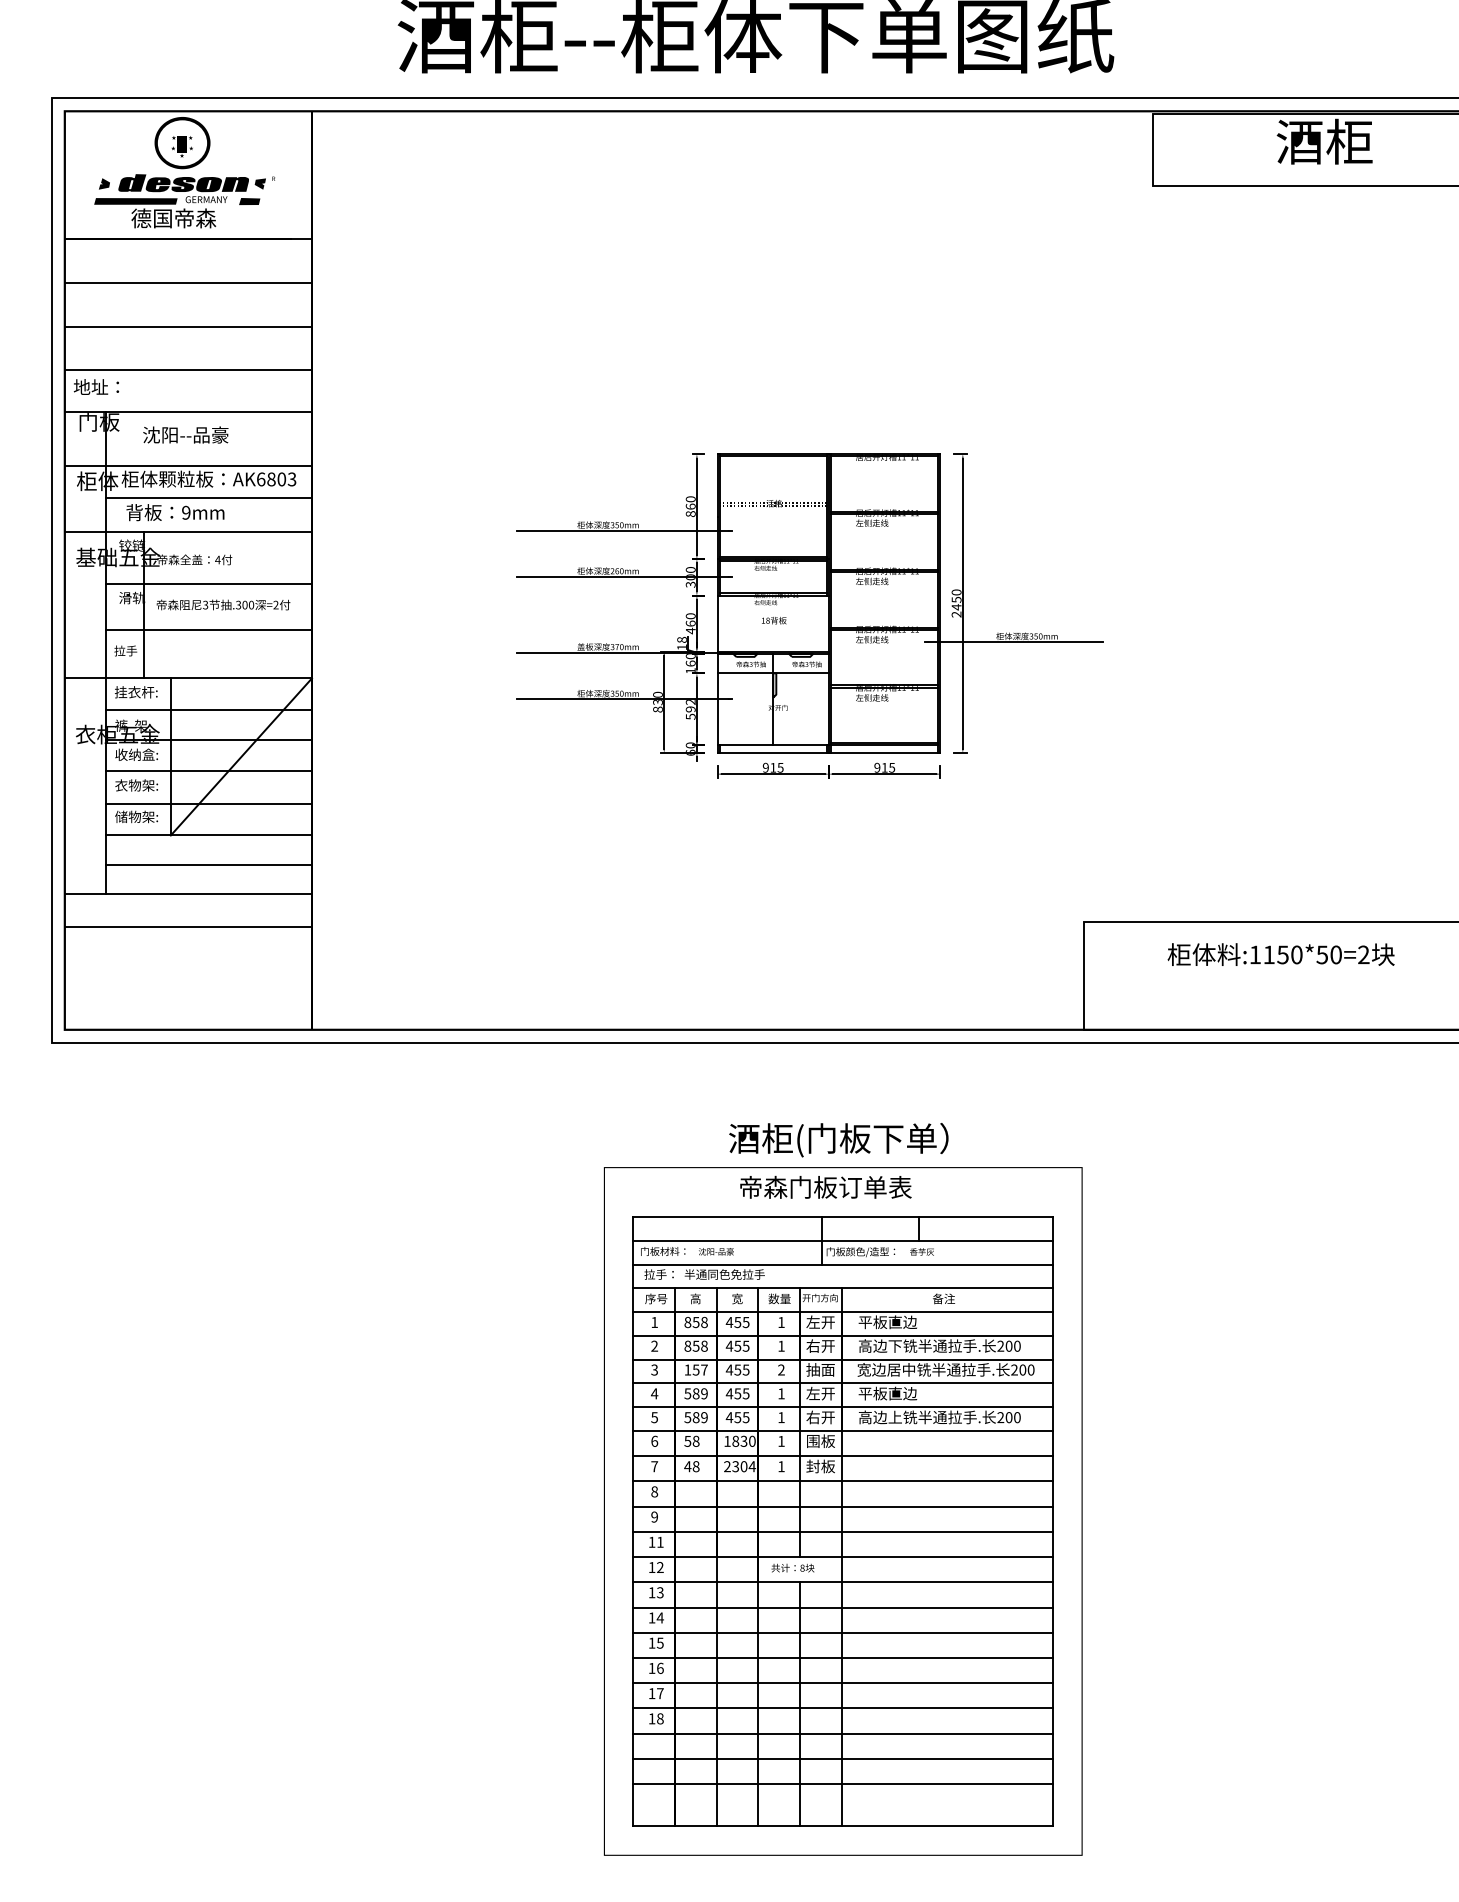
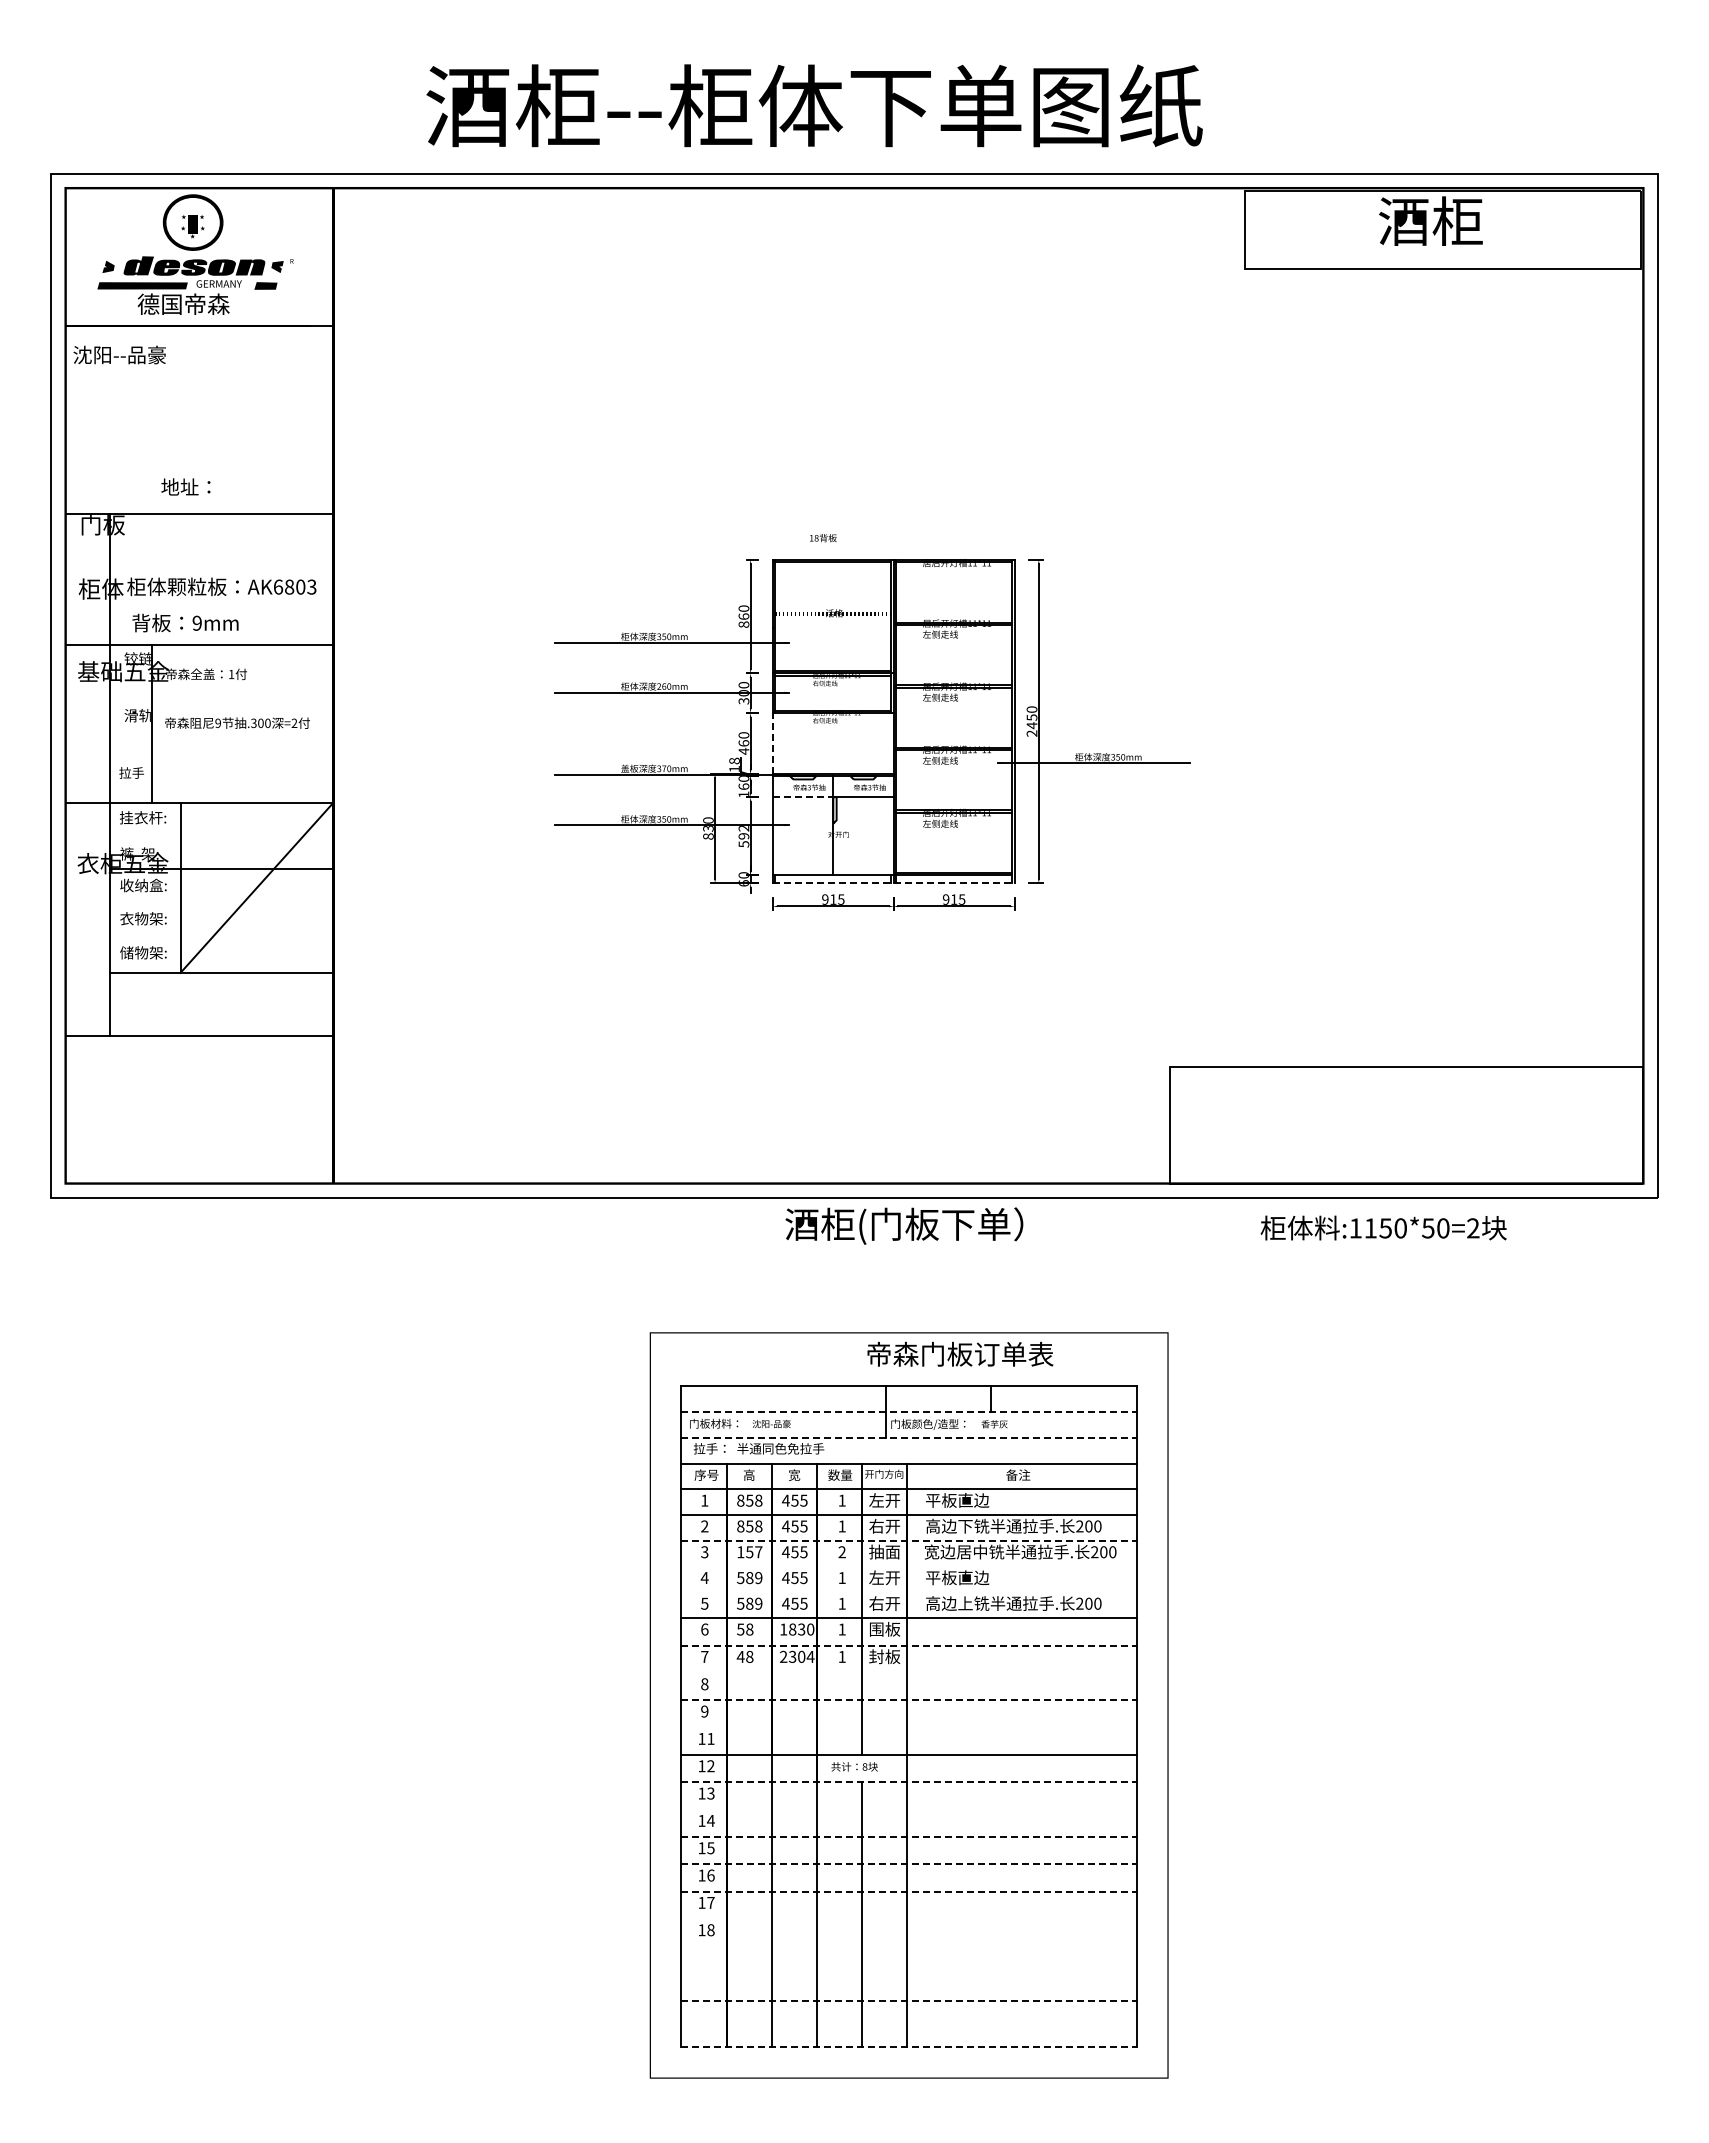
line: (188, 283) -> (199, 374), removed
line: (189, 327) -> (200, 422), removed
line: (188, 369) -> (199, 468), removed
text: (96, 386) -> (185, 486), moved
text: (185, 434) -> (119, 354), moved
line: (188, 466) -> (199, 573), removed
line: (208, 498) -> (221, 607), removed
text: (217, 560) -> (231, 674), 4 -> 1
line: (208, 584) -> (221, 700), removed
text: (204, 605) -> (217, 723), 3 -> 9
text: (774, 620) -> (823, 538), moved
line: (717, 622) -> (772, 742), solid -> dashed
line: (208, 630) -> (221, 750), removed
line: (745, 673) -> (803, 797), solid -> dashed
line: (208, 709) -> (221, 836), removed
line: (828, 752) -> (893, 883), solid -> dashed
line: (208, 771) -> (221, 903), removed
line: (208, 803) -> (221, 938), removed
line: (208, 864) -> (221, 1004), removed
line: (188, 927) -> (199, 1072), removed
text: (1280, 954) -> (1383, 1227), moved
text: (838, 1139) -> (904, 1225), moved
text: (826, 1186) -> (960, 1353), moved
line: (843, 1241) -> (909, 1412), solid -> dashed
line: (843, 1264) -> (909, 1437), solid -> dashed
line: (843, 1359) -> (909, 1540), solid -> dashed
line: (842, 1383) -> (908, 1566), removed
line: (842, 1407) -> (908, 1592), removed
line: (843, 1456) -> (909, 1645), solid -> dashed
line: (842, 1481) -> (908, 1672), removed
line: (843, 1506) -> (909, 1700), solid -> dashed
line: (842, 1531) -> (908, 1727), removed
line: (843, 1582) -> (909, 1782), solid -> dashed
line: (842, 1607) -> (908, 1809), removed
line: (843, 1632) -> (909, 1836), solid -> dashed
line: (843, 1658) -> (909, 1864), solid -> dashed
line: (843, 1683) -> (909, 1891), solid -> dashed
line: (842, 1708) -> (908, 1918), removed
line: (842, 1733) -> (908, 1946), removed
line: (842, 1758) -> (908, 1973), removed
line: (843, 1783) -> (909, 2000), solid -> dashed
line: (843, 1826) -> (909, 2046), solid -> dashed

